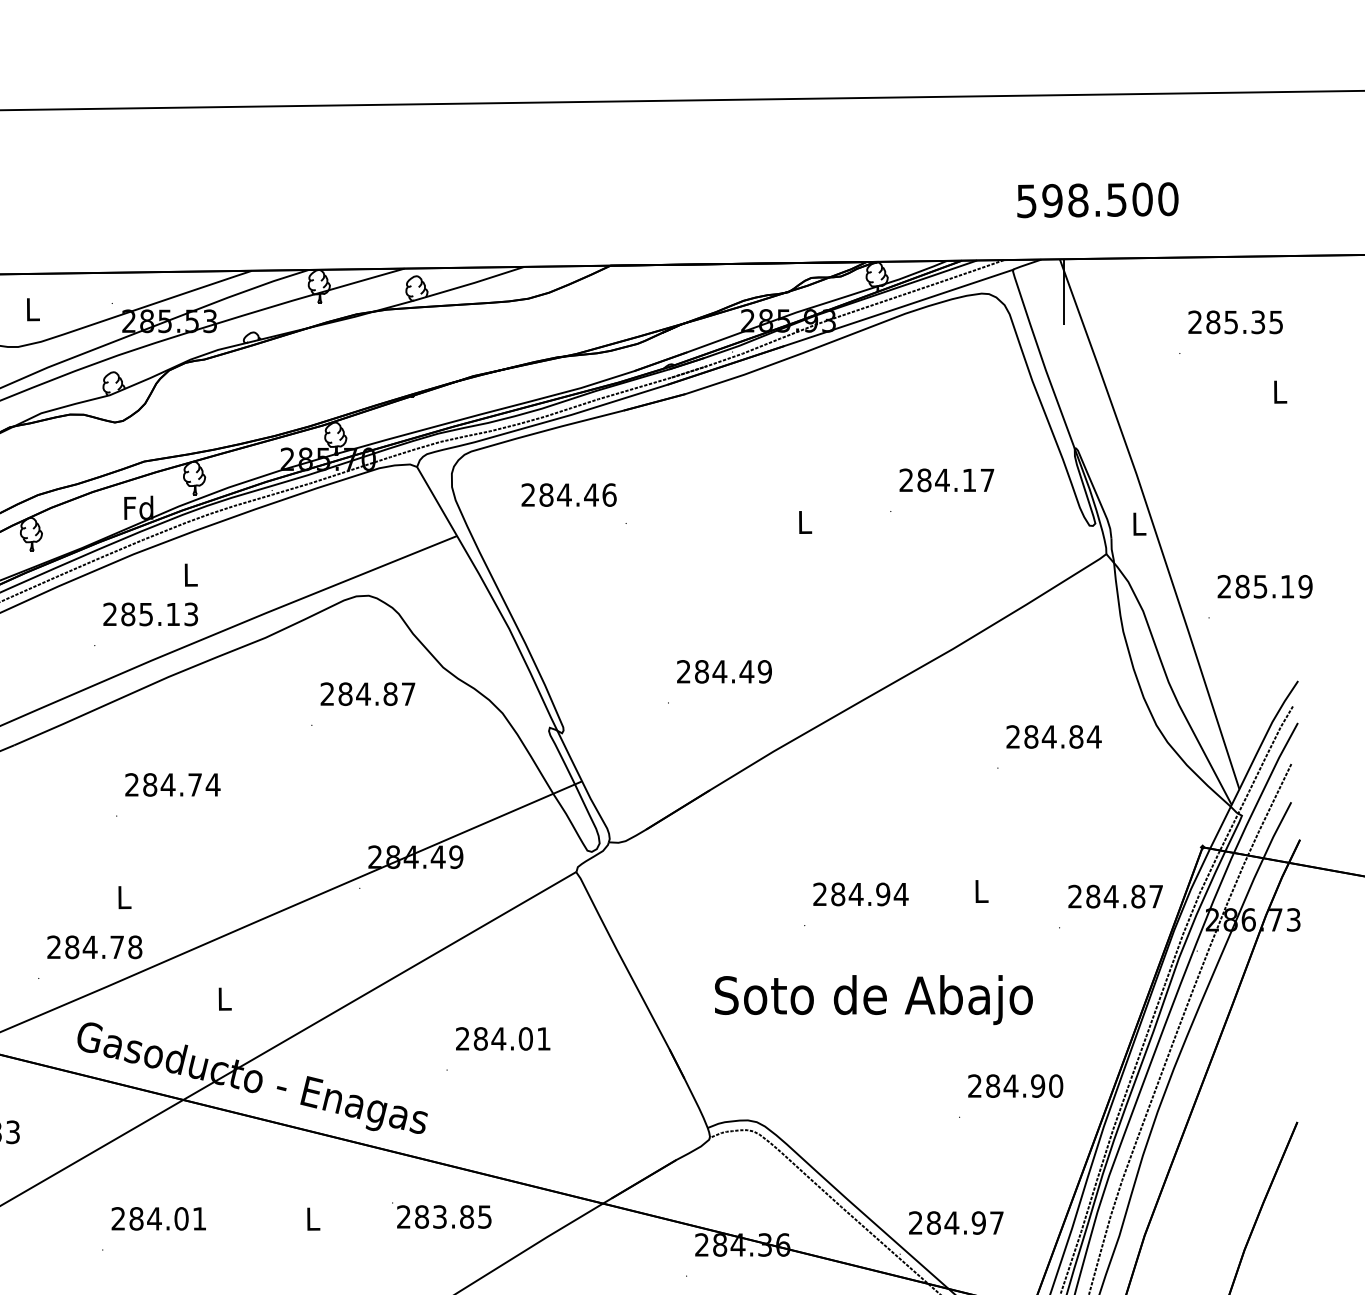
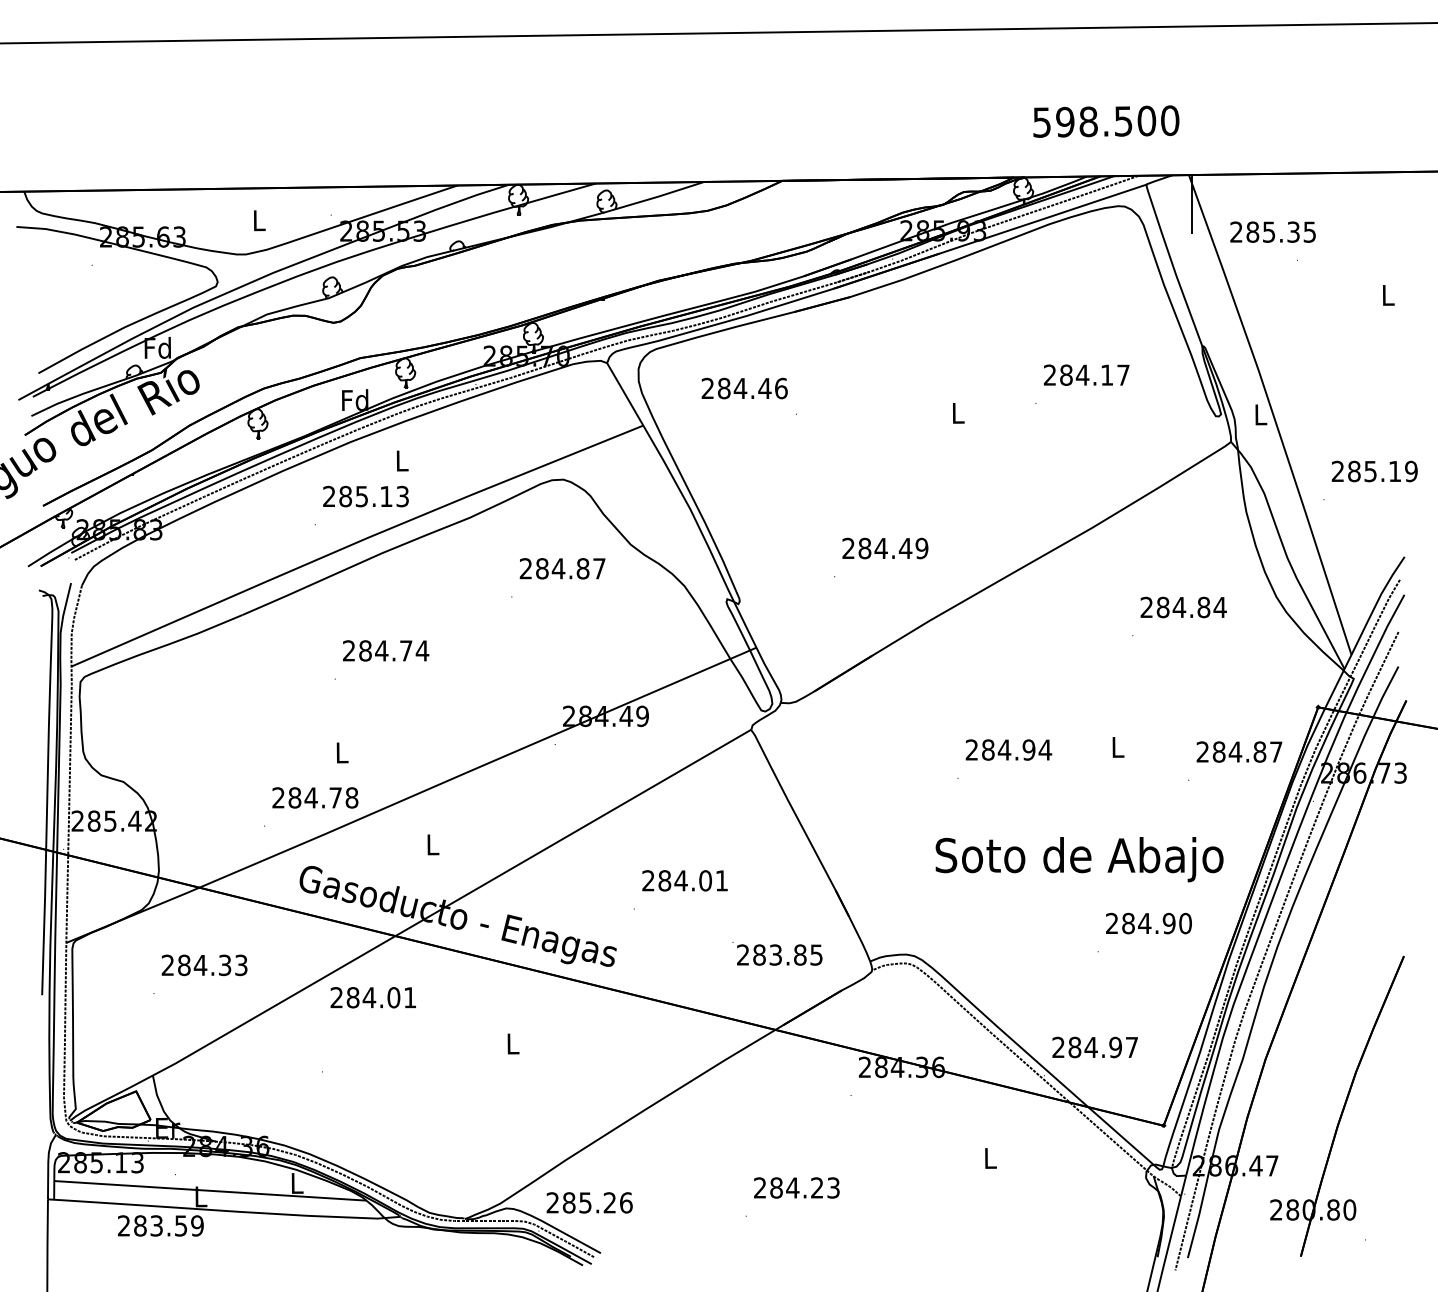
text: (1098, 200) -> (1106, 121), moved
text: (1235, 321) -> (1272, 231), moved
text: (873, 999) -> (1079, 859), moved
text: (441, 1215) -> (777, 953), moved
text: (157, 1218) -> (372, 997), moved

